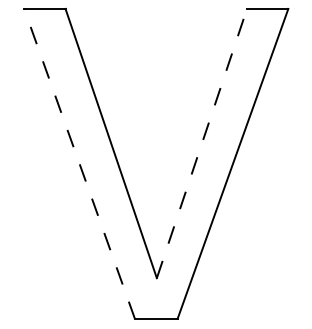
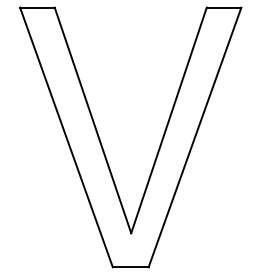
line: (201, 143) -> (168, 120), dashed -> solid
line: (79, 163) -> (66, 137), dashed -> solid

